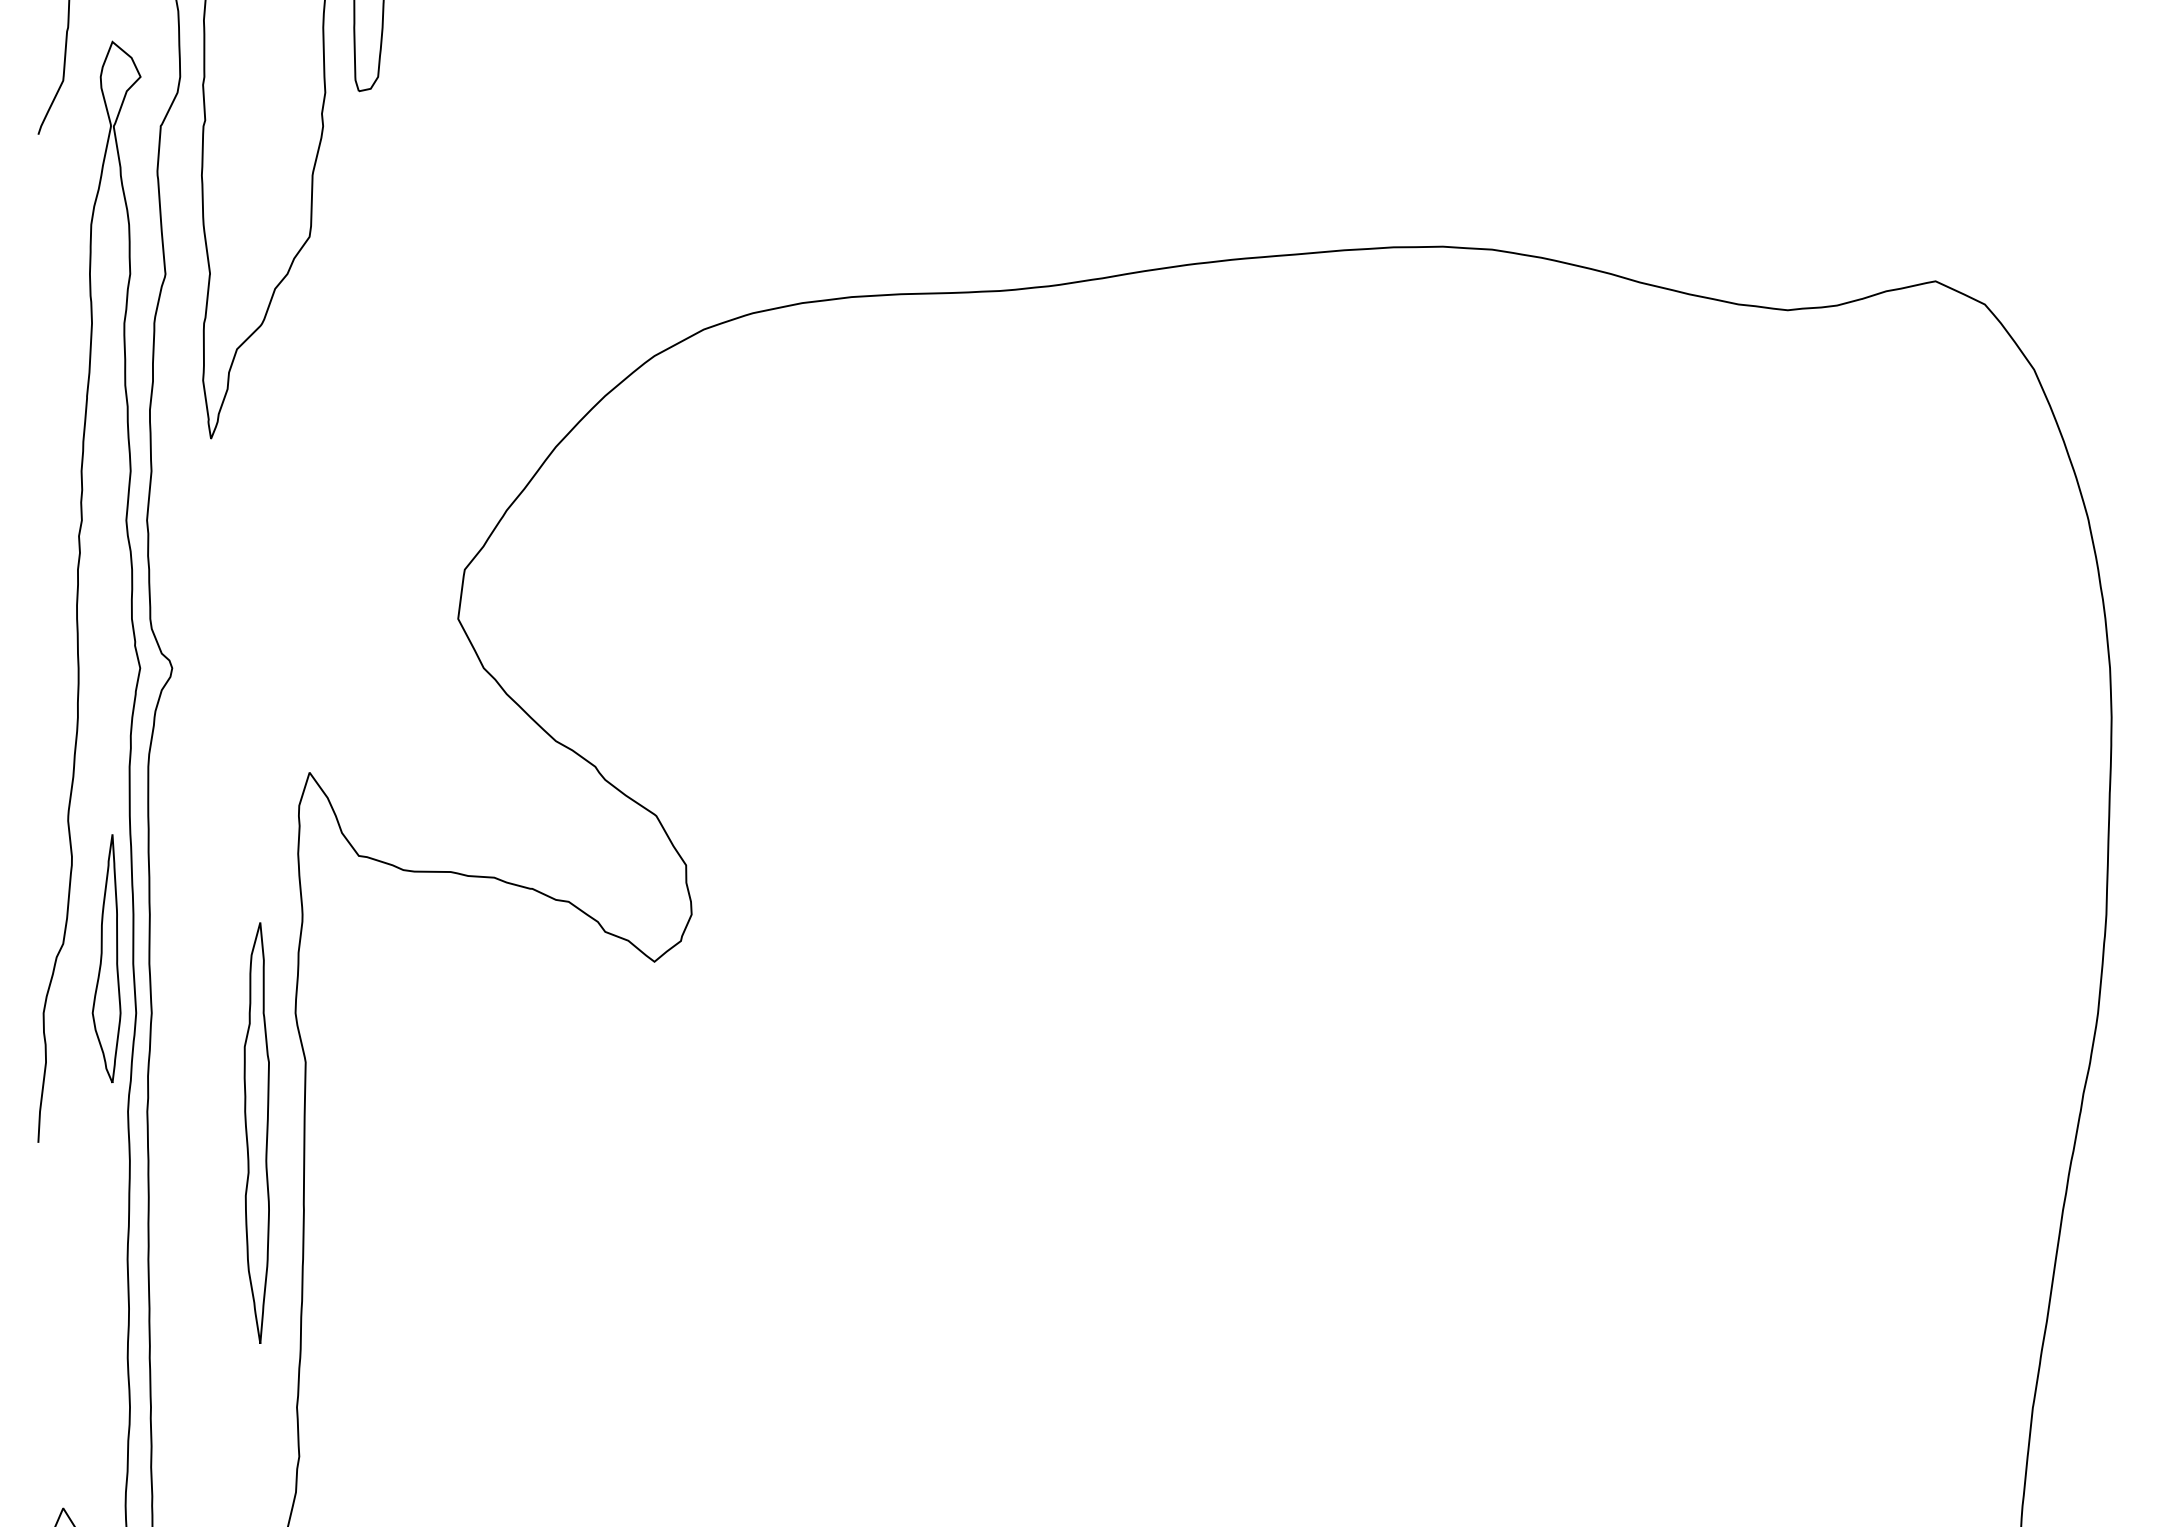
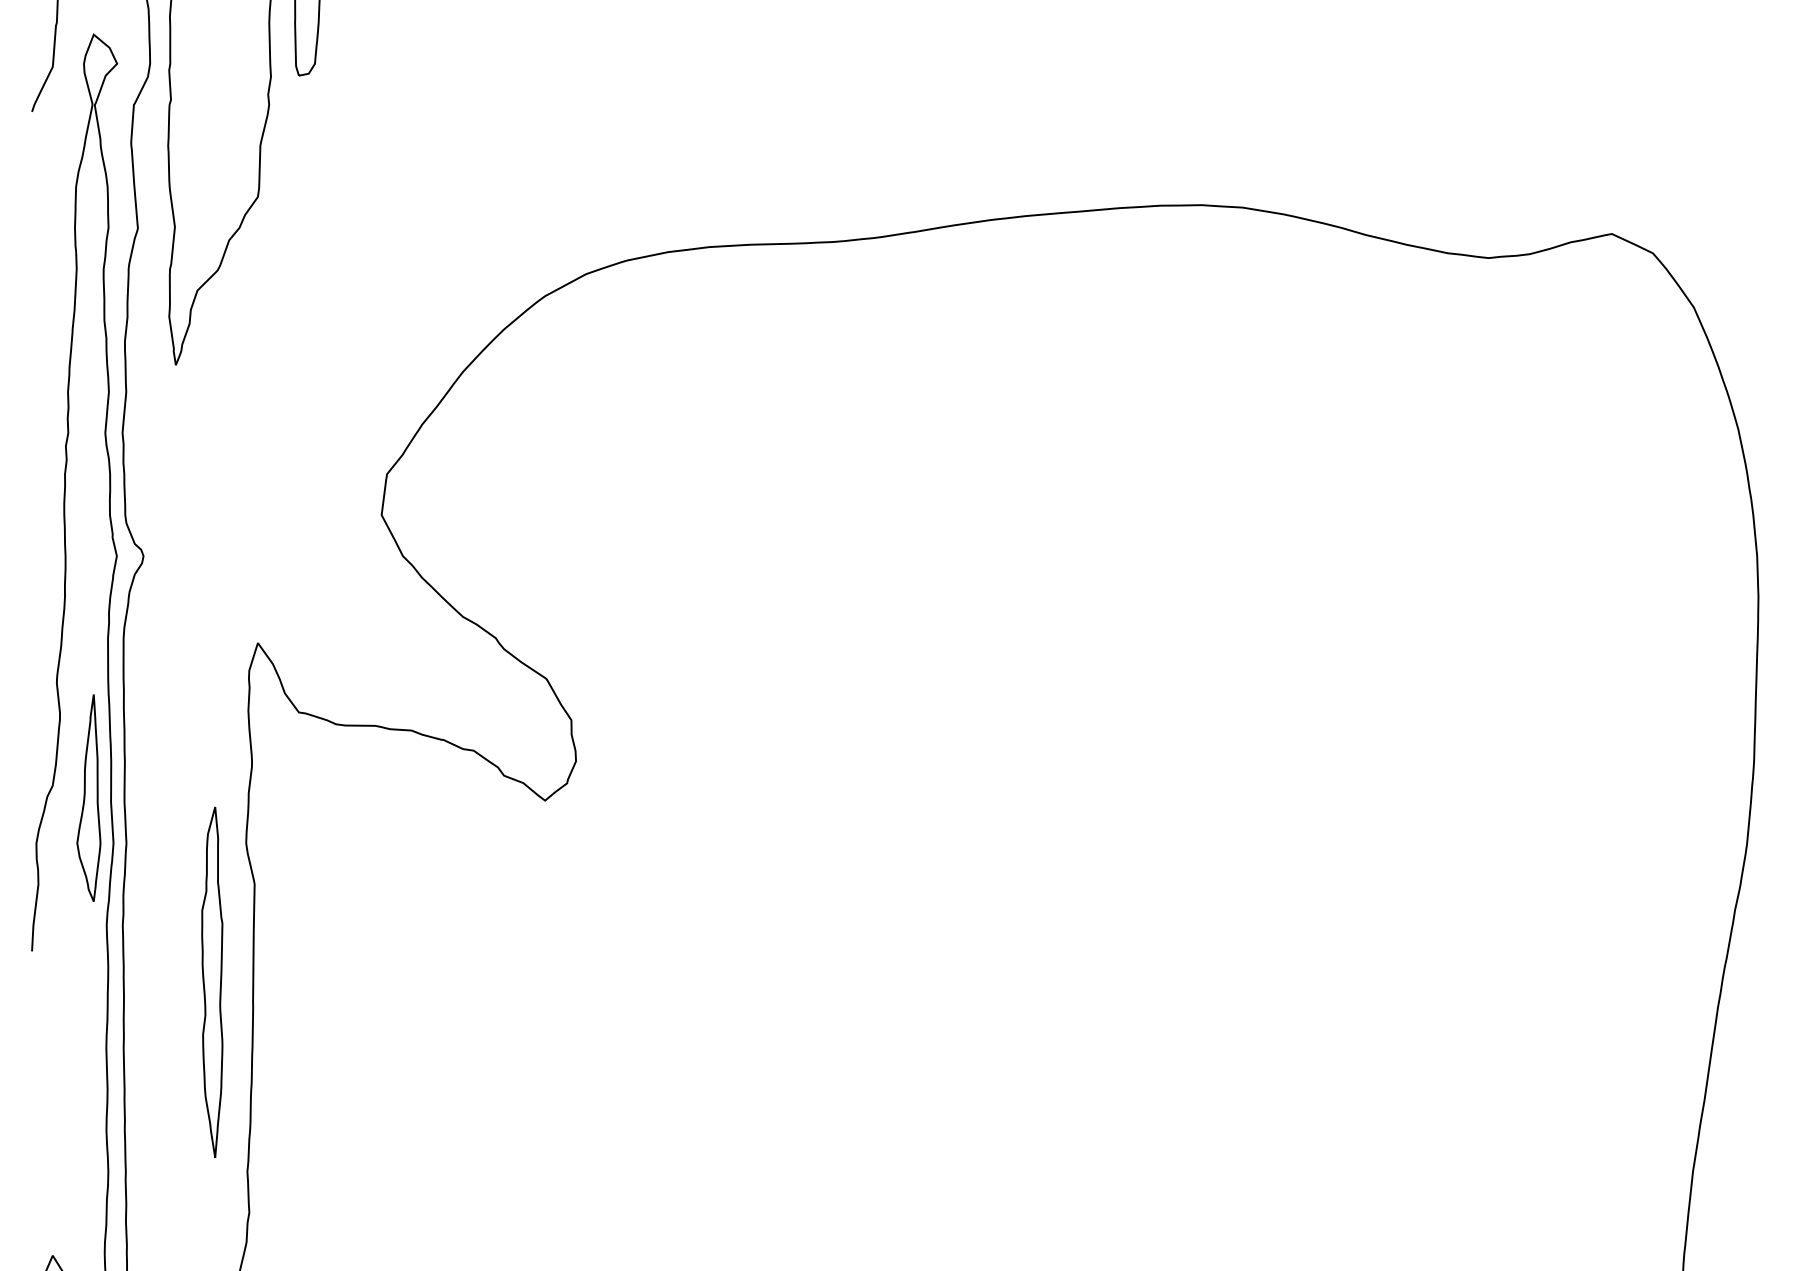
part: (256, 1132) -> (212, 981), moved

